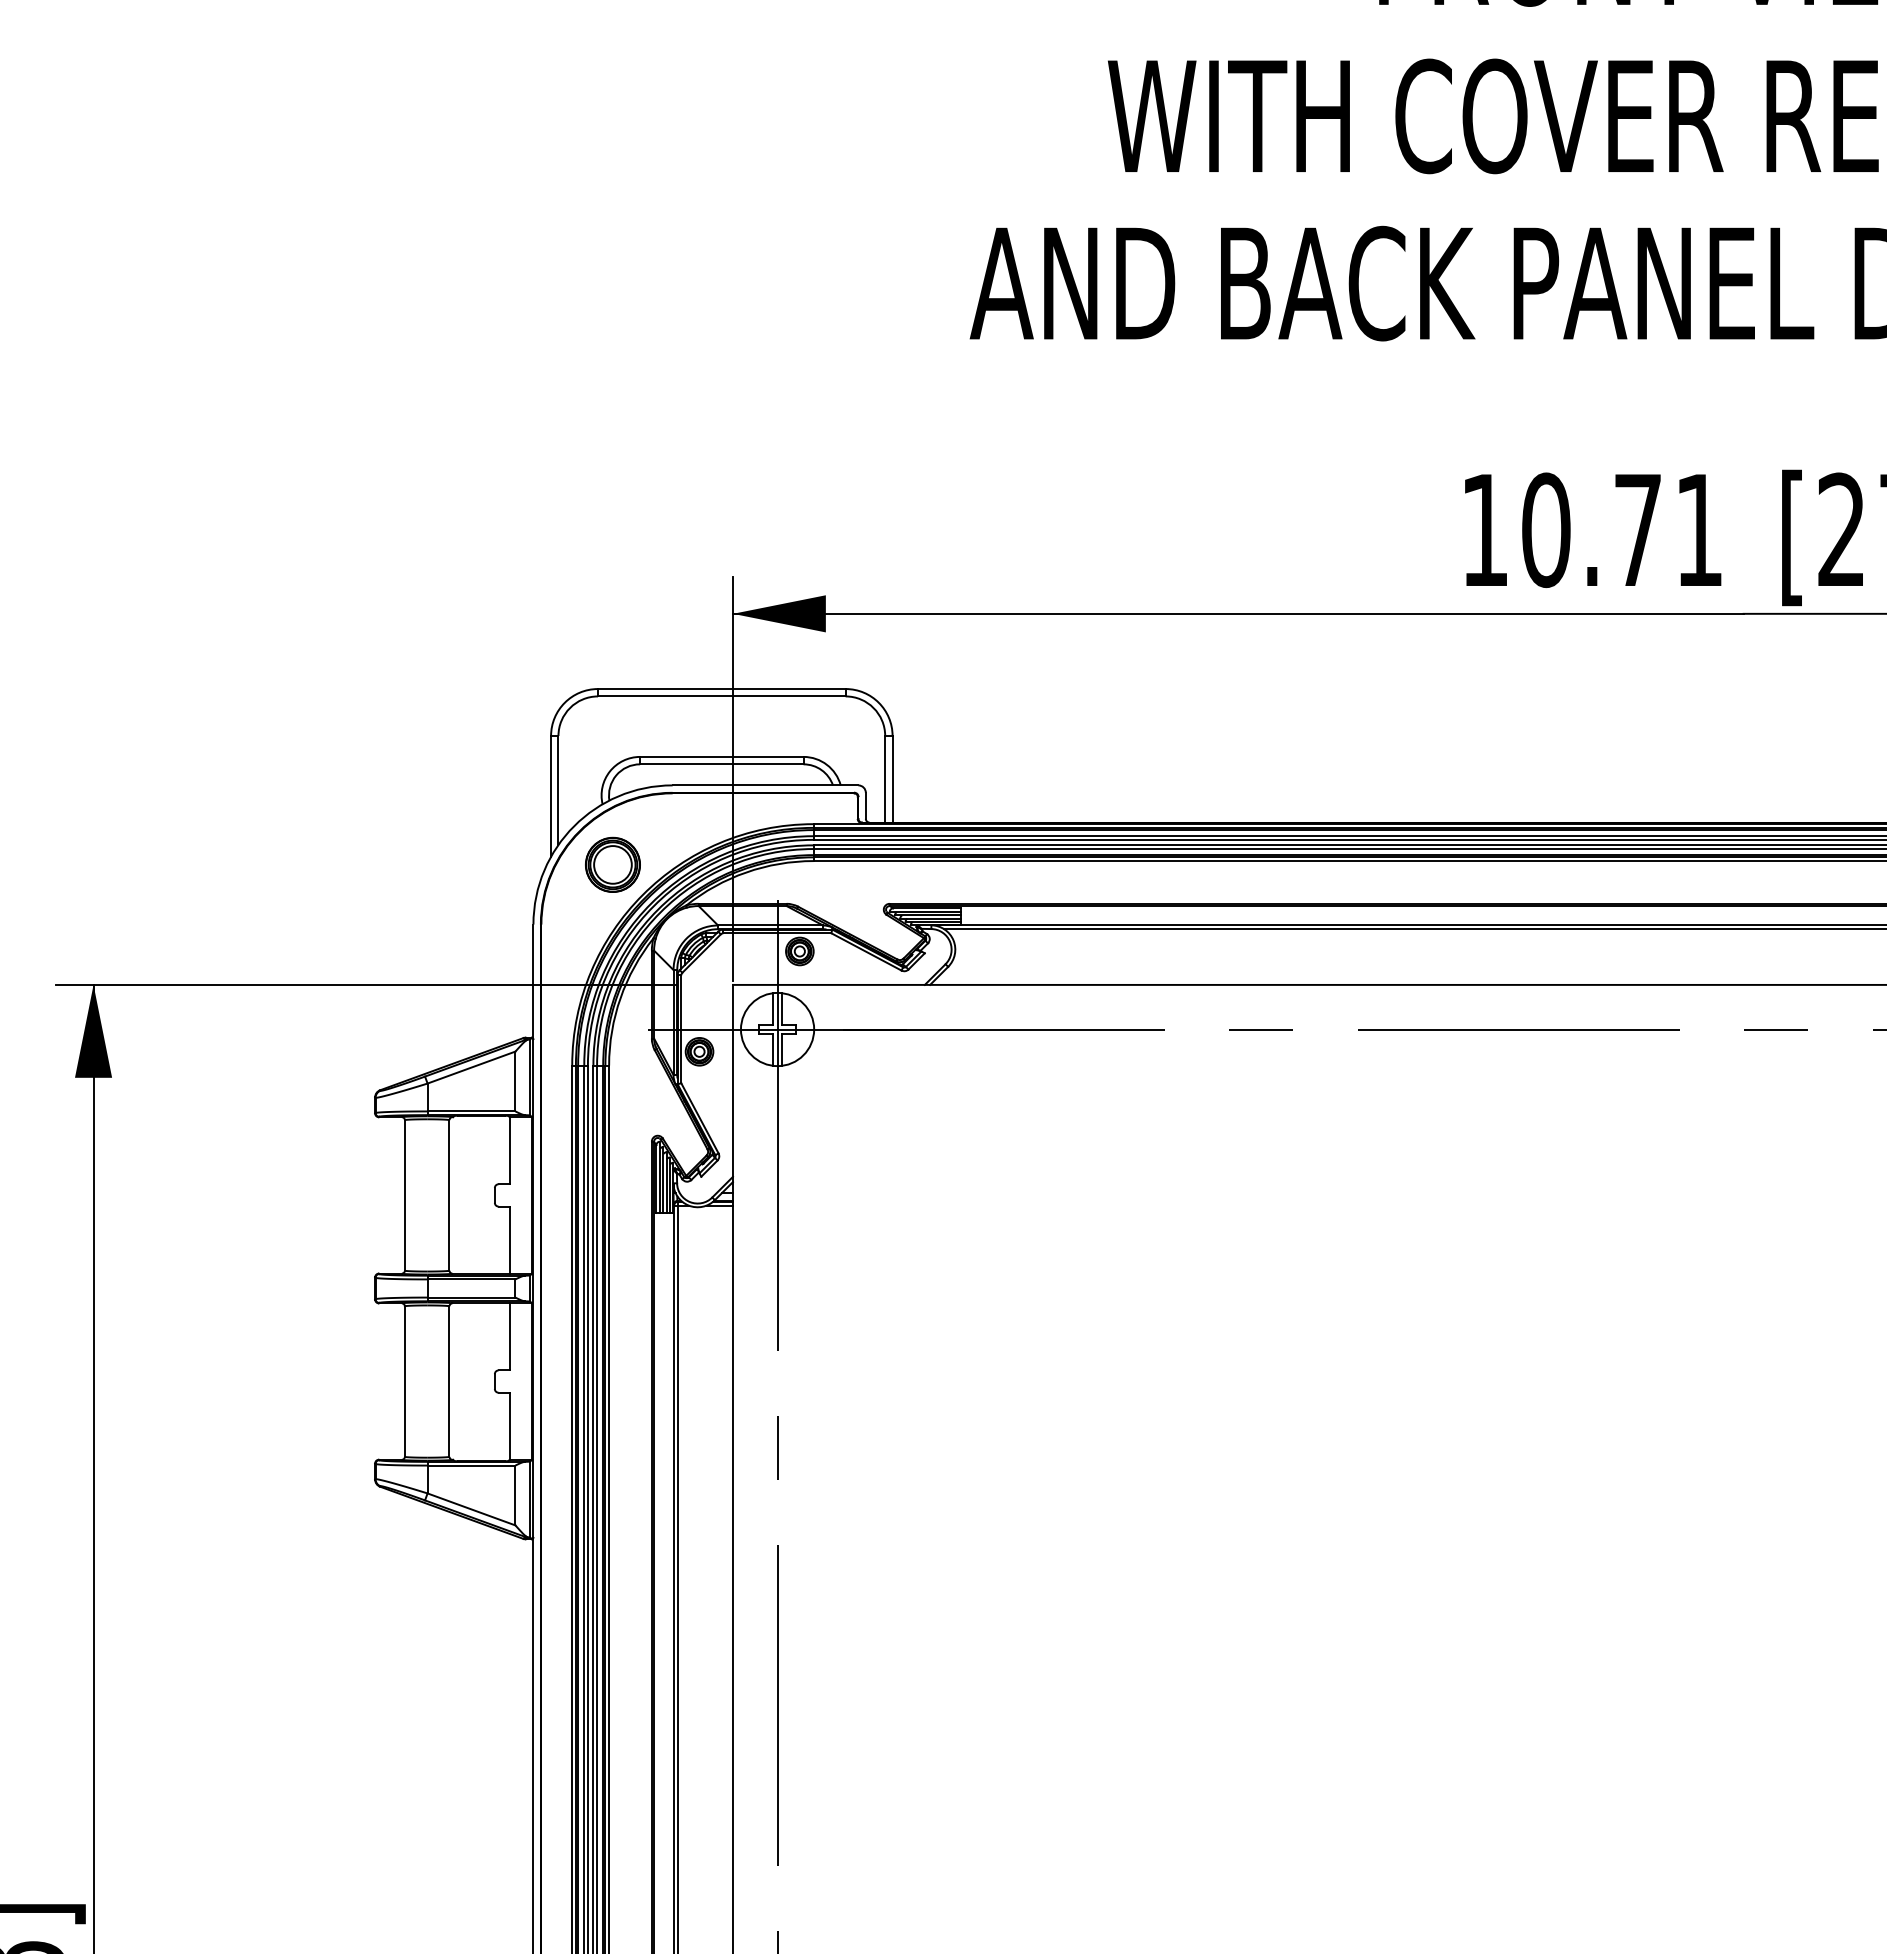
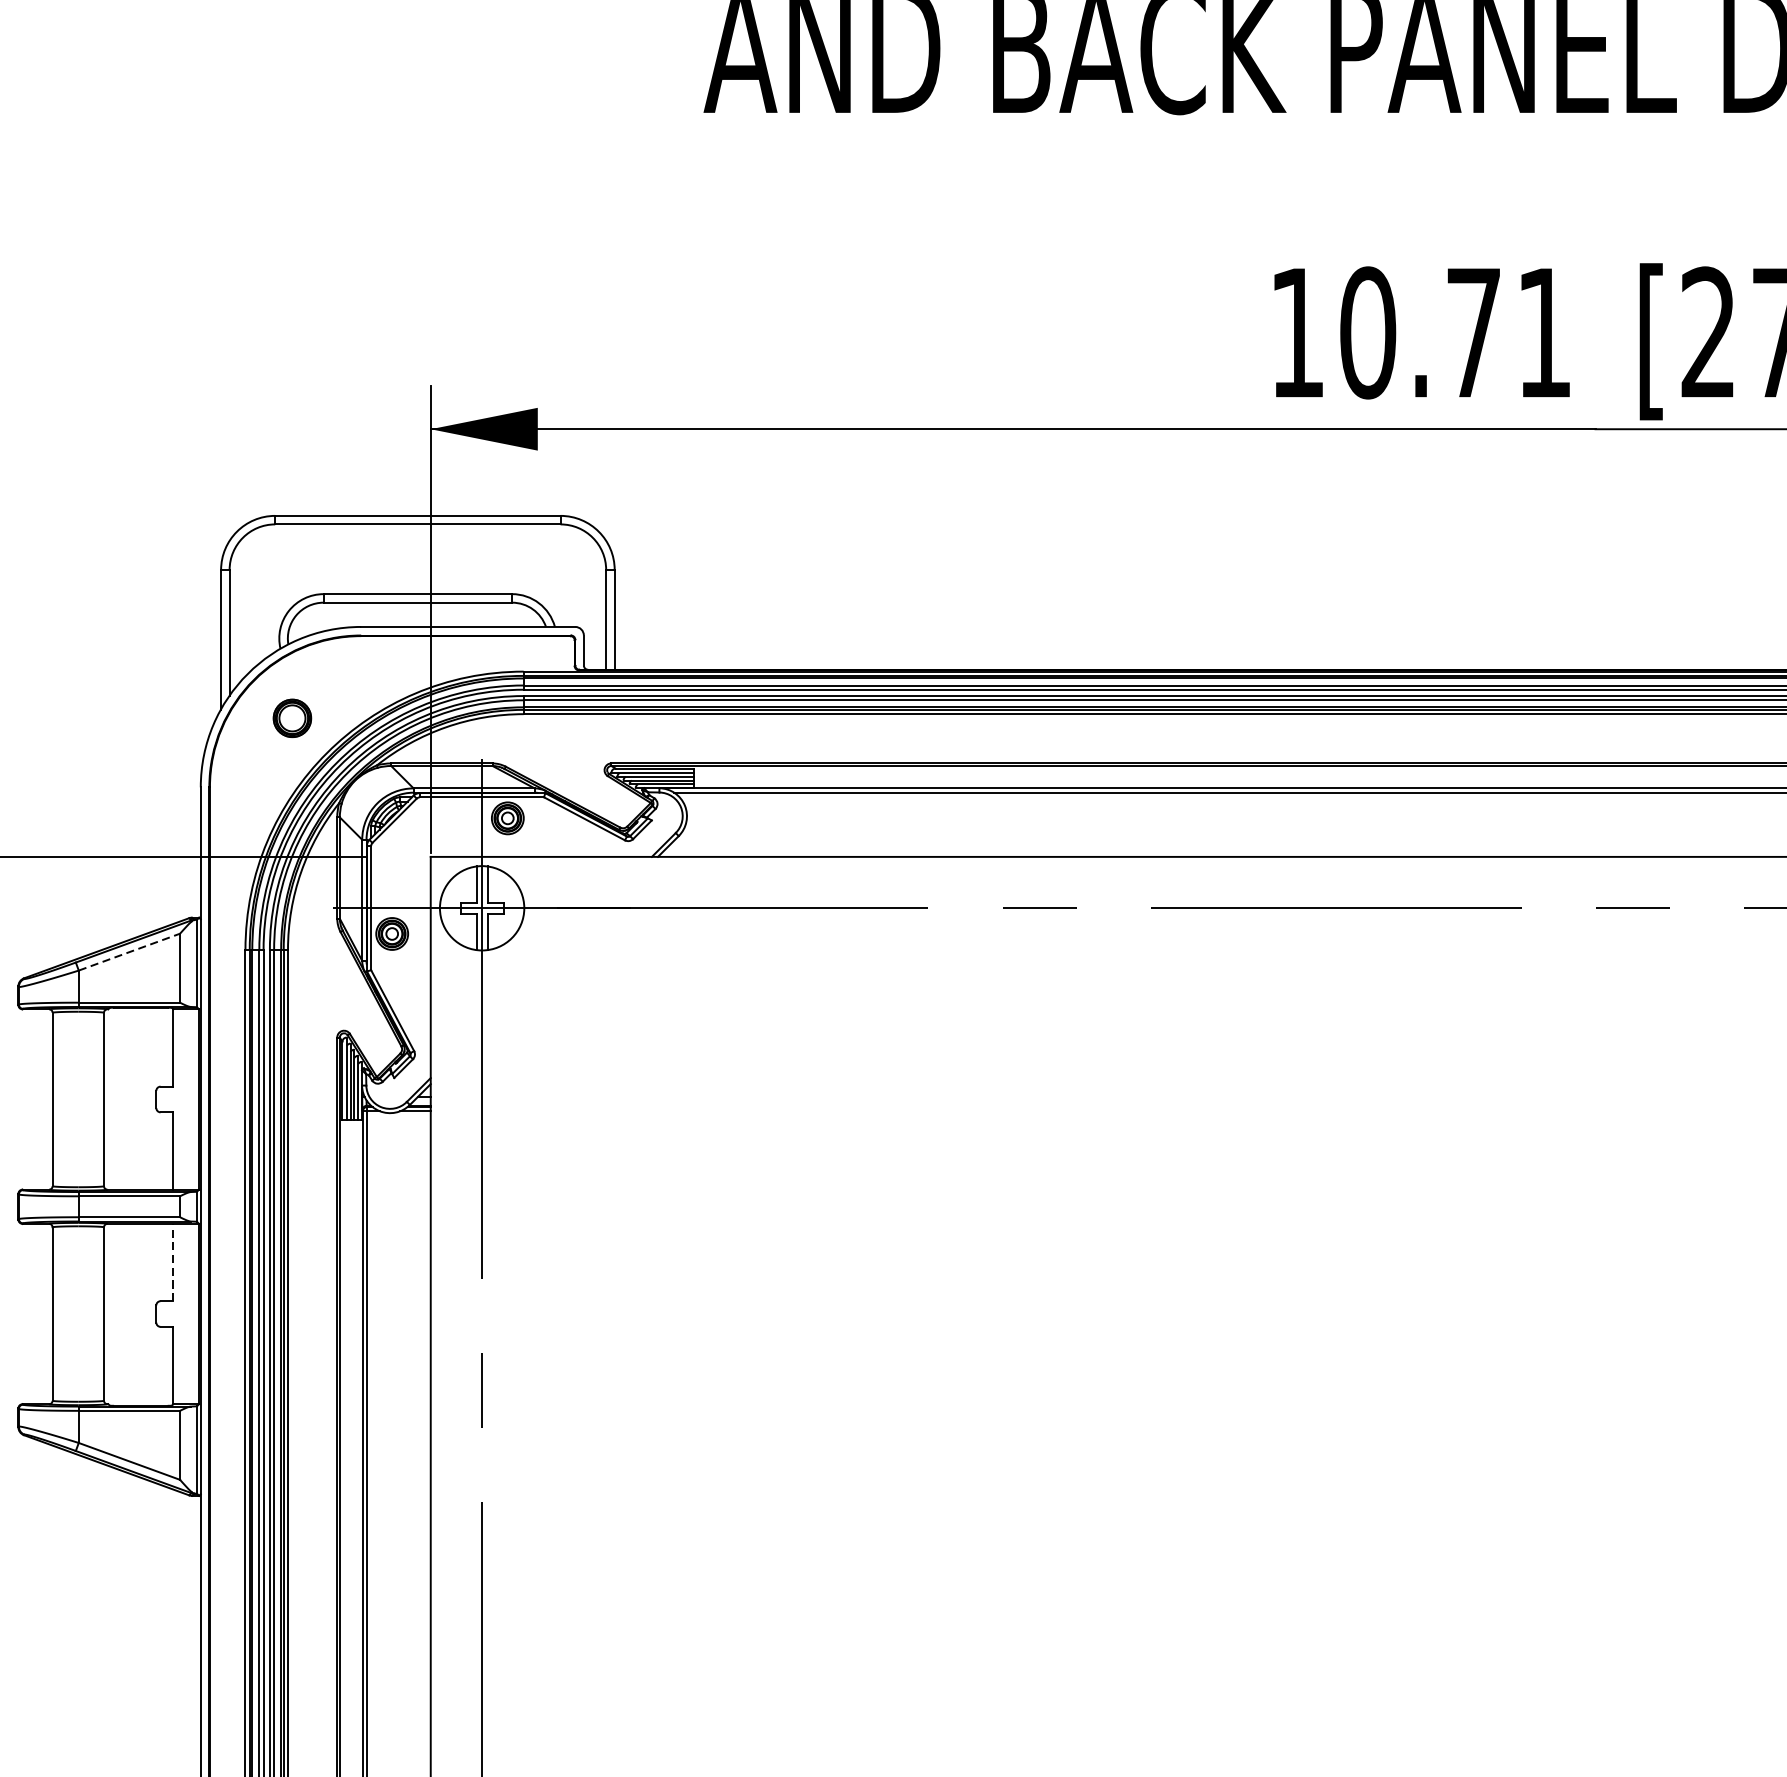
part: (612, 864) -> (291, 718), size x0.6
line: (471, 1067) -> (129, 952), solid -> dashed
line: (509, 1336) -> (173, 1262), solid -> dashed

